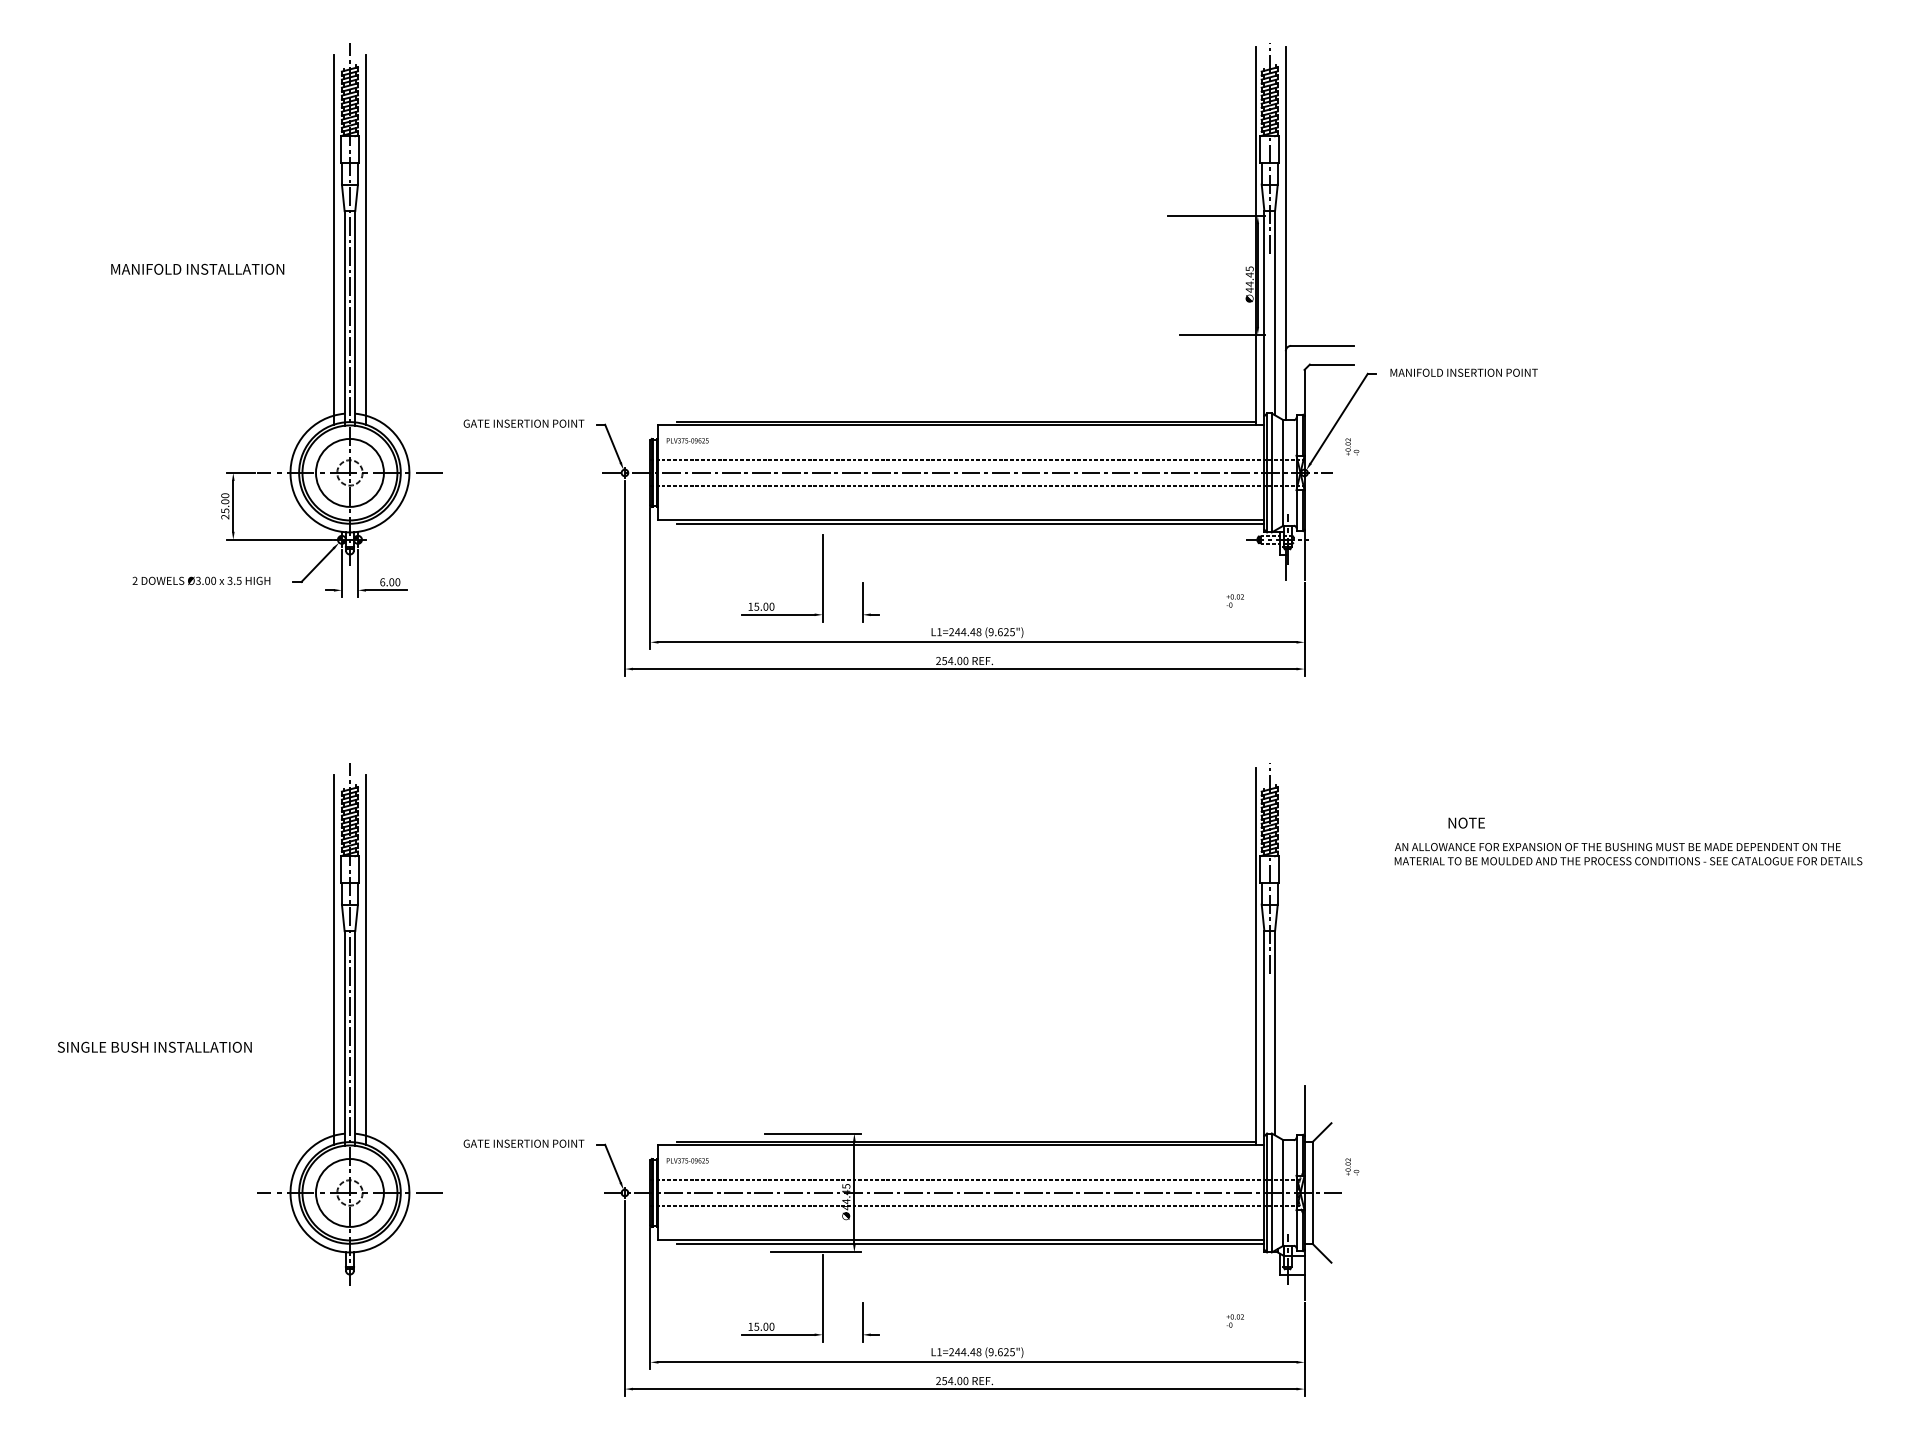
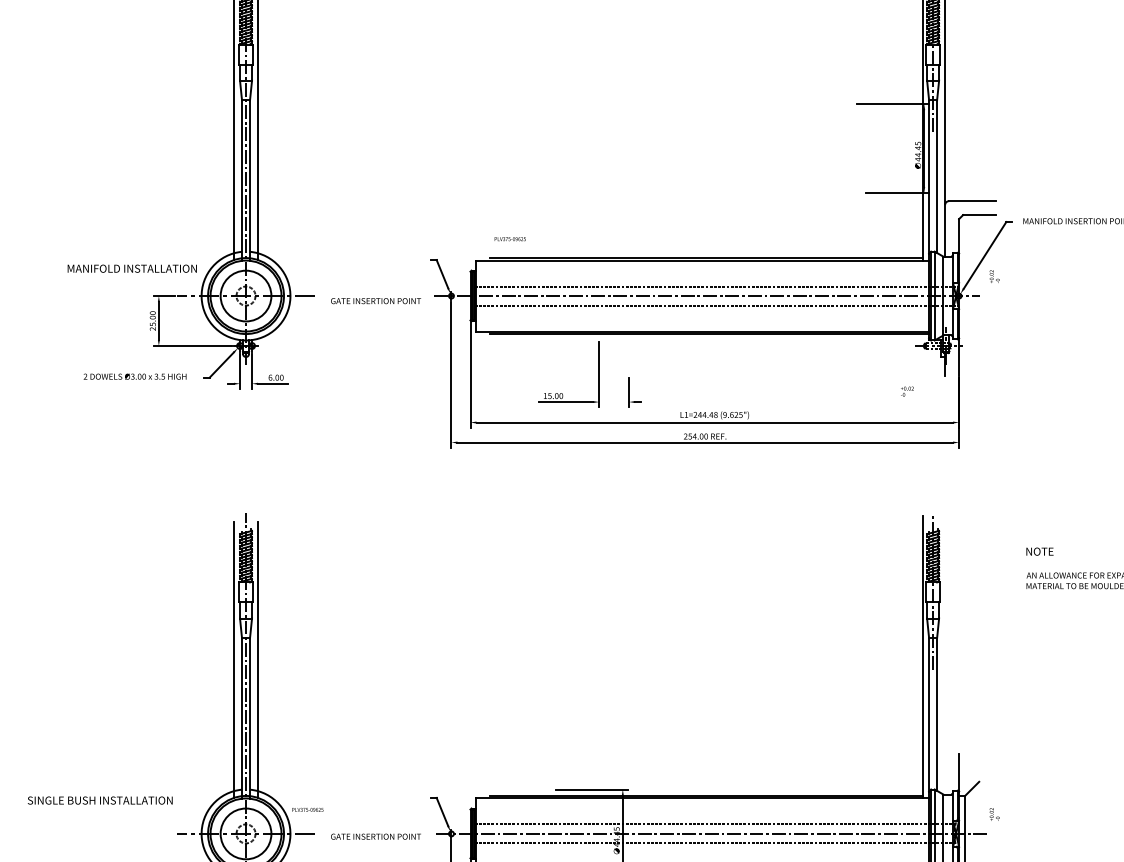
text: (197, 268) -> (132, 268), moved
text: (523, 423) -> (375, 300), moved
text: (687, 440) -> (510, 238), moved
text: (1466, 822) -> (1039, 551), moved
text: (154, 1046) -> (100, 799), moved
text: (523, 1143) -> (375, 836), moved
text: (687, 1160) -> (307, 809), moved

